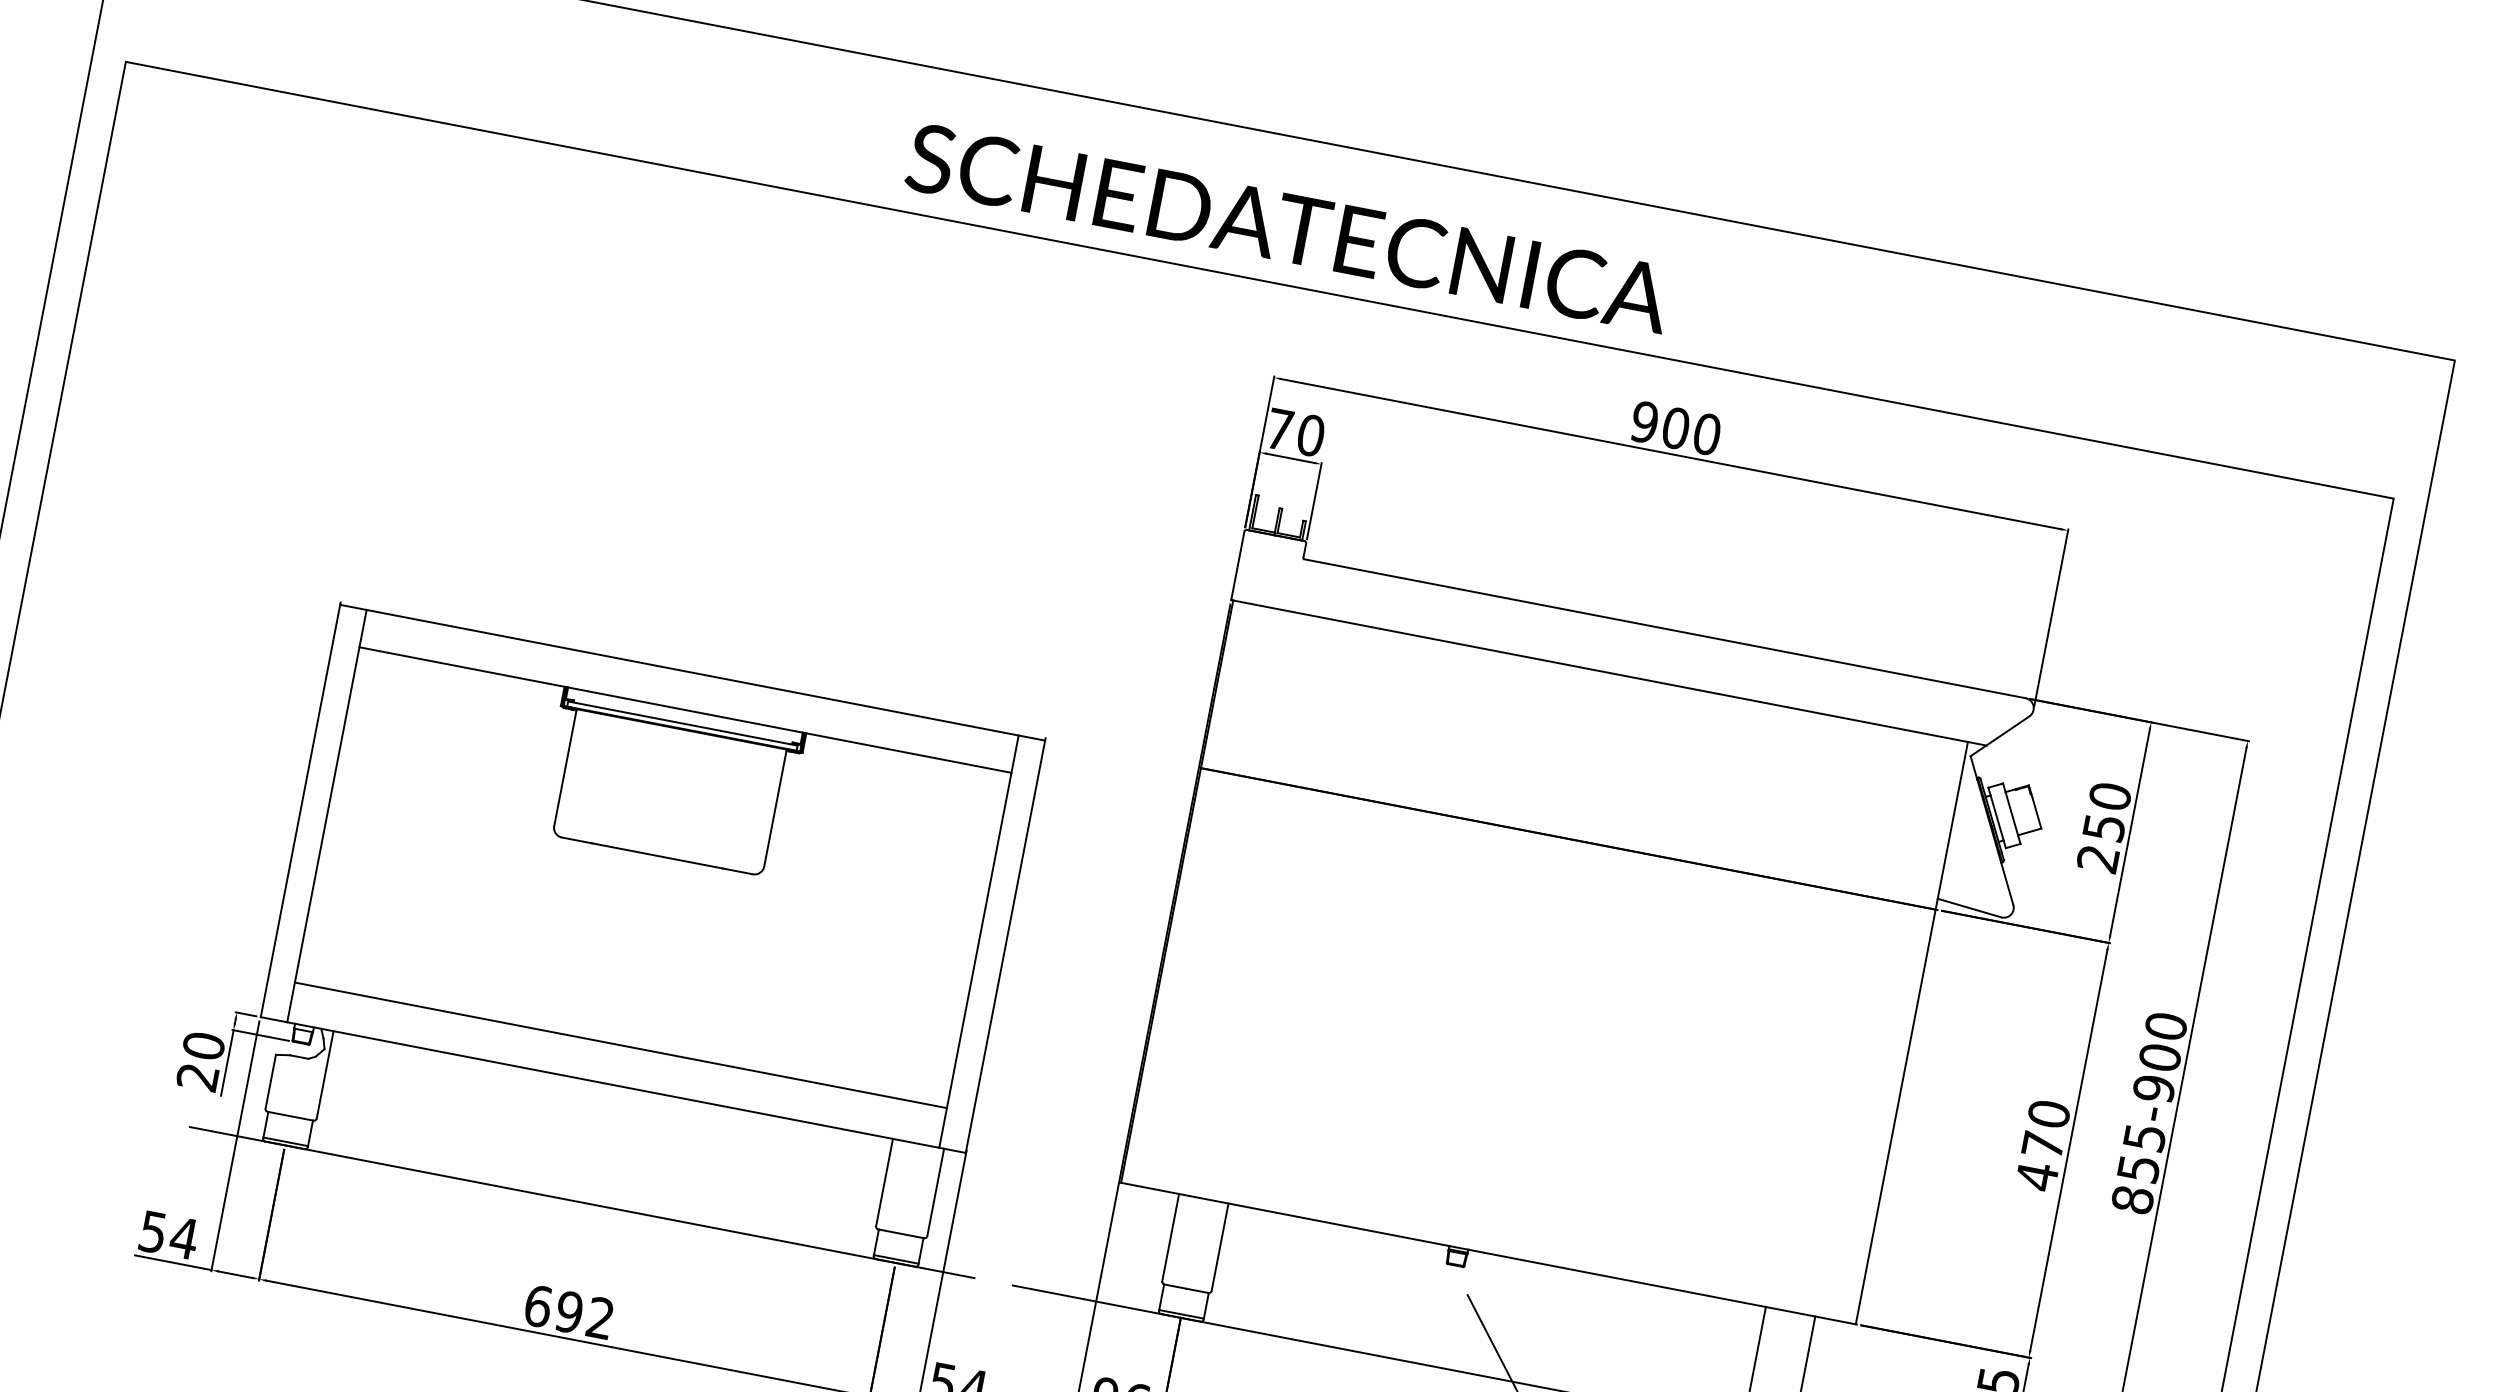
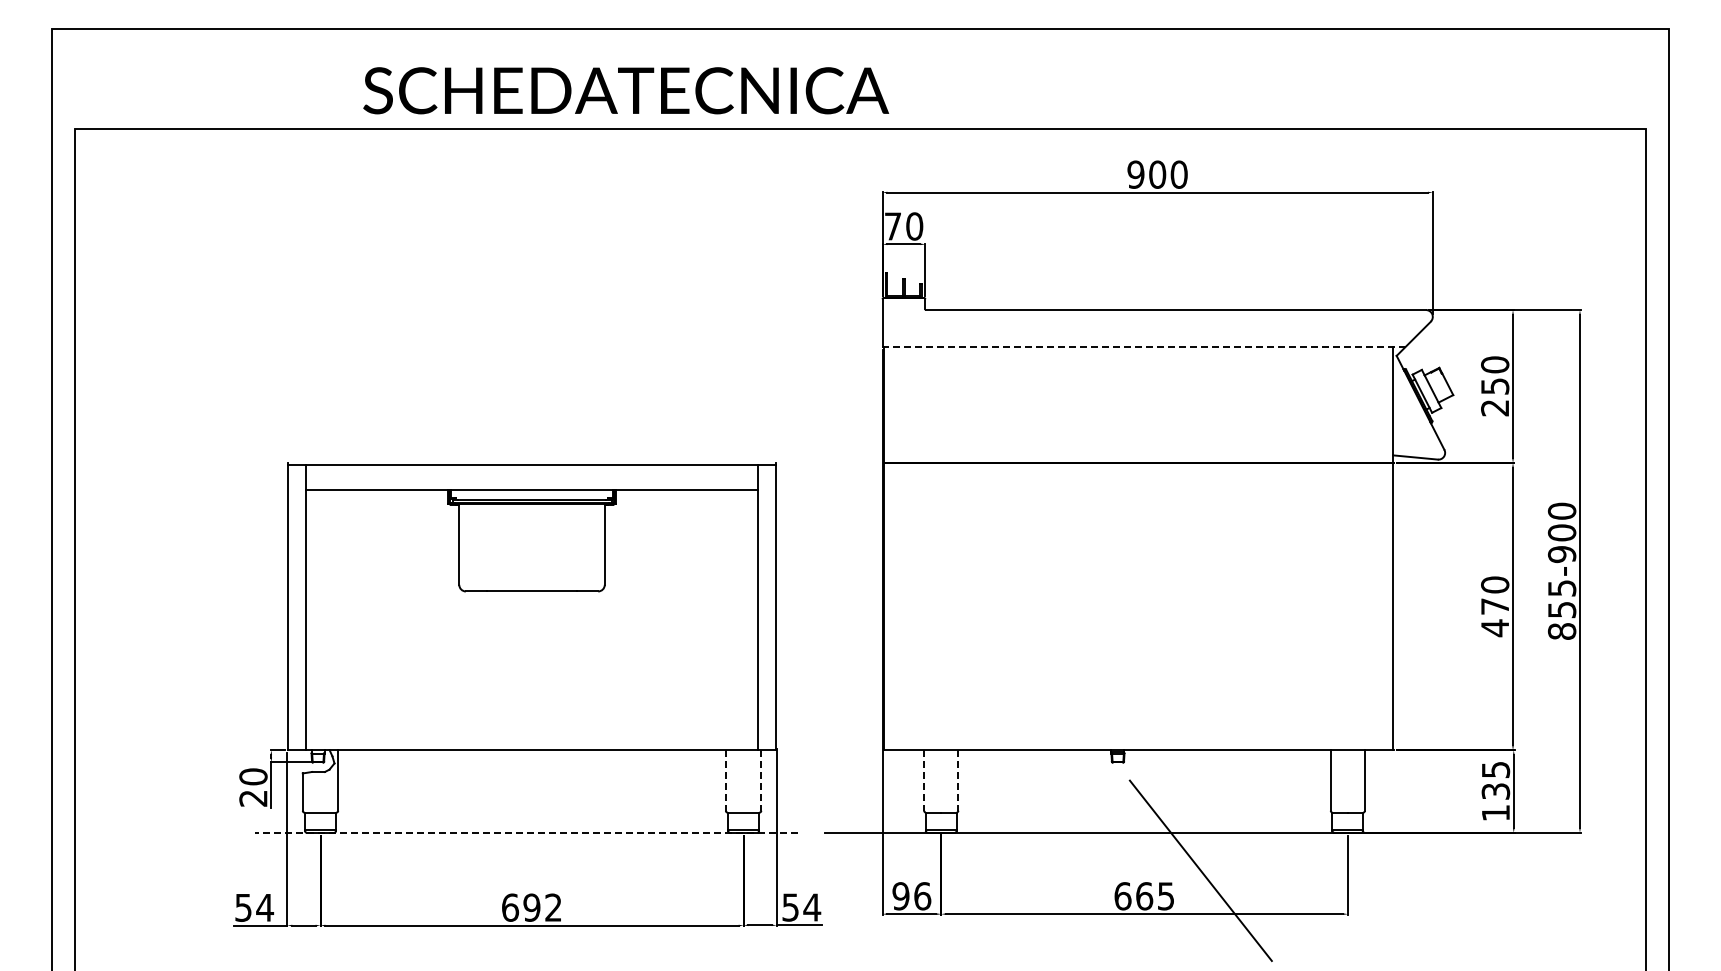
text: (1289, 227) -> (626, 90), moved
line: (1609, 672) -> (1144, 346), solid -> dashed
line: (620, 1044) -> (531, 722), removed
line: (883, 1183) -> (725, 781), solid -> dashed
line: (935, 1193) -> (761, 781), solid -> dashed
line: (582, 1202) -> (526, 832), solid -> dashed
line: (1170, 1239) -> (924, 781), solid -> dashed
line: (1220, 1248) -> (958, 781), solid -> dashed

